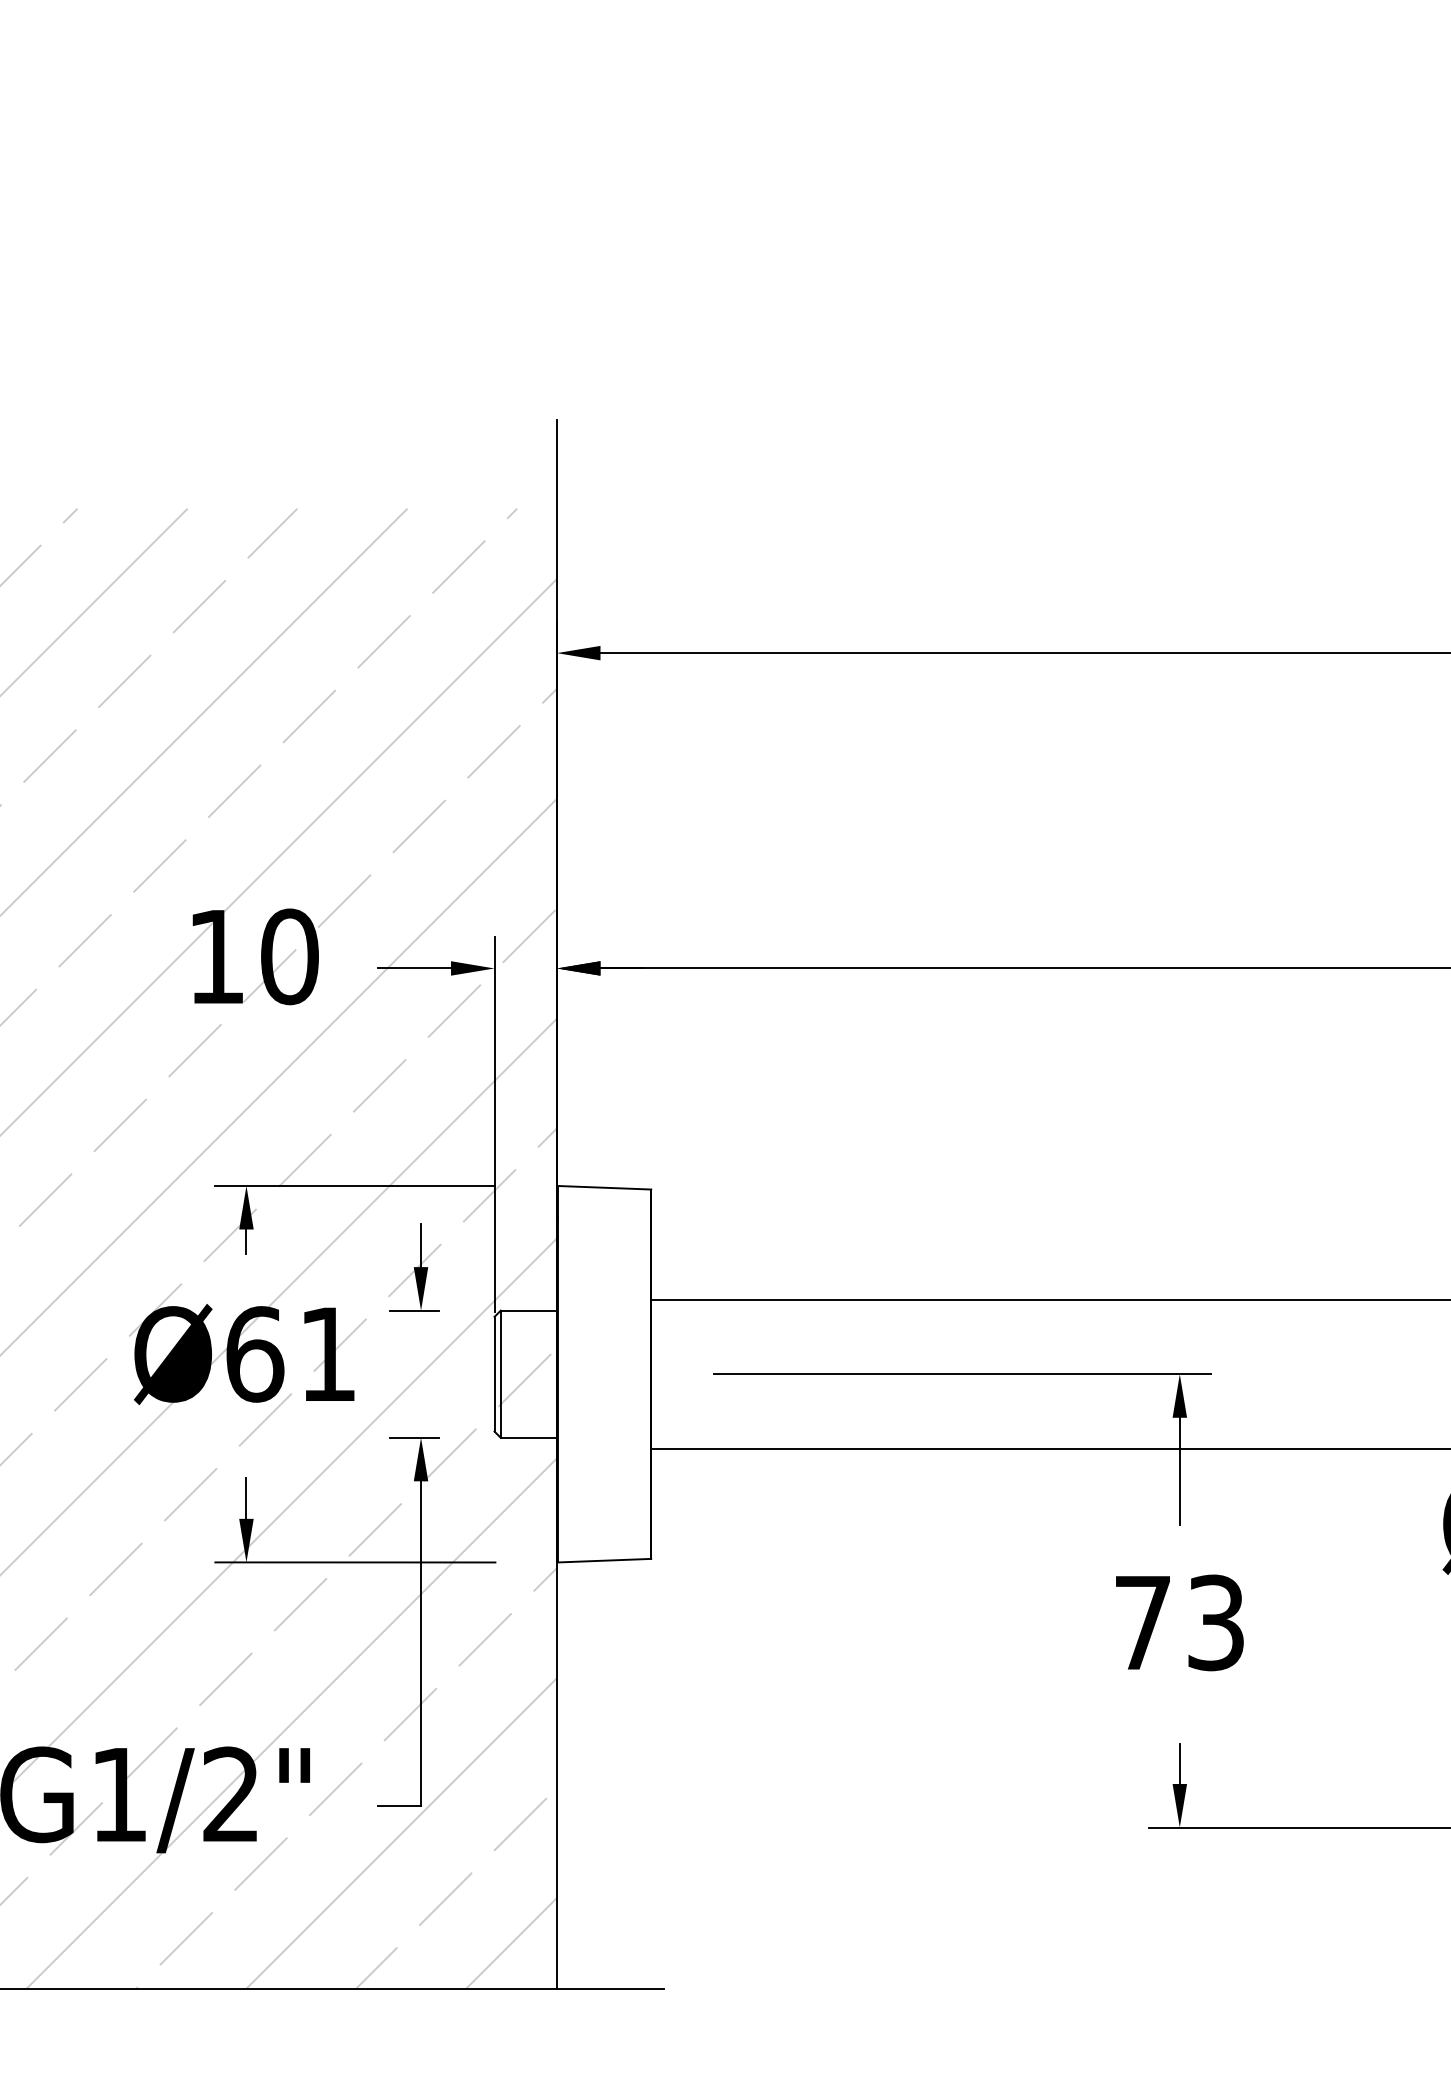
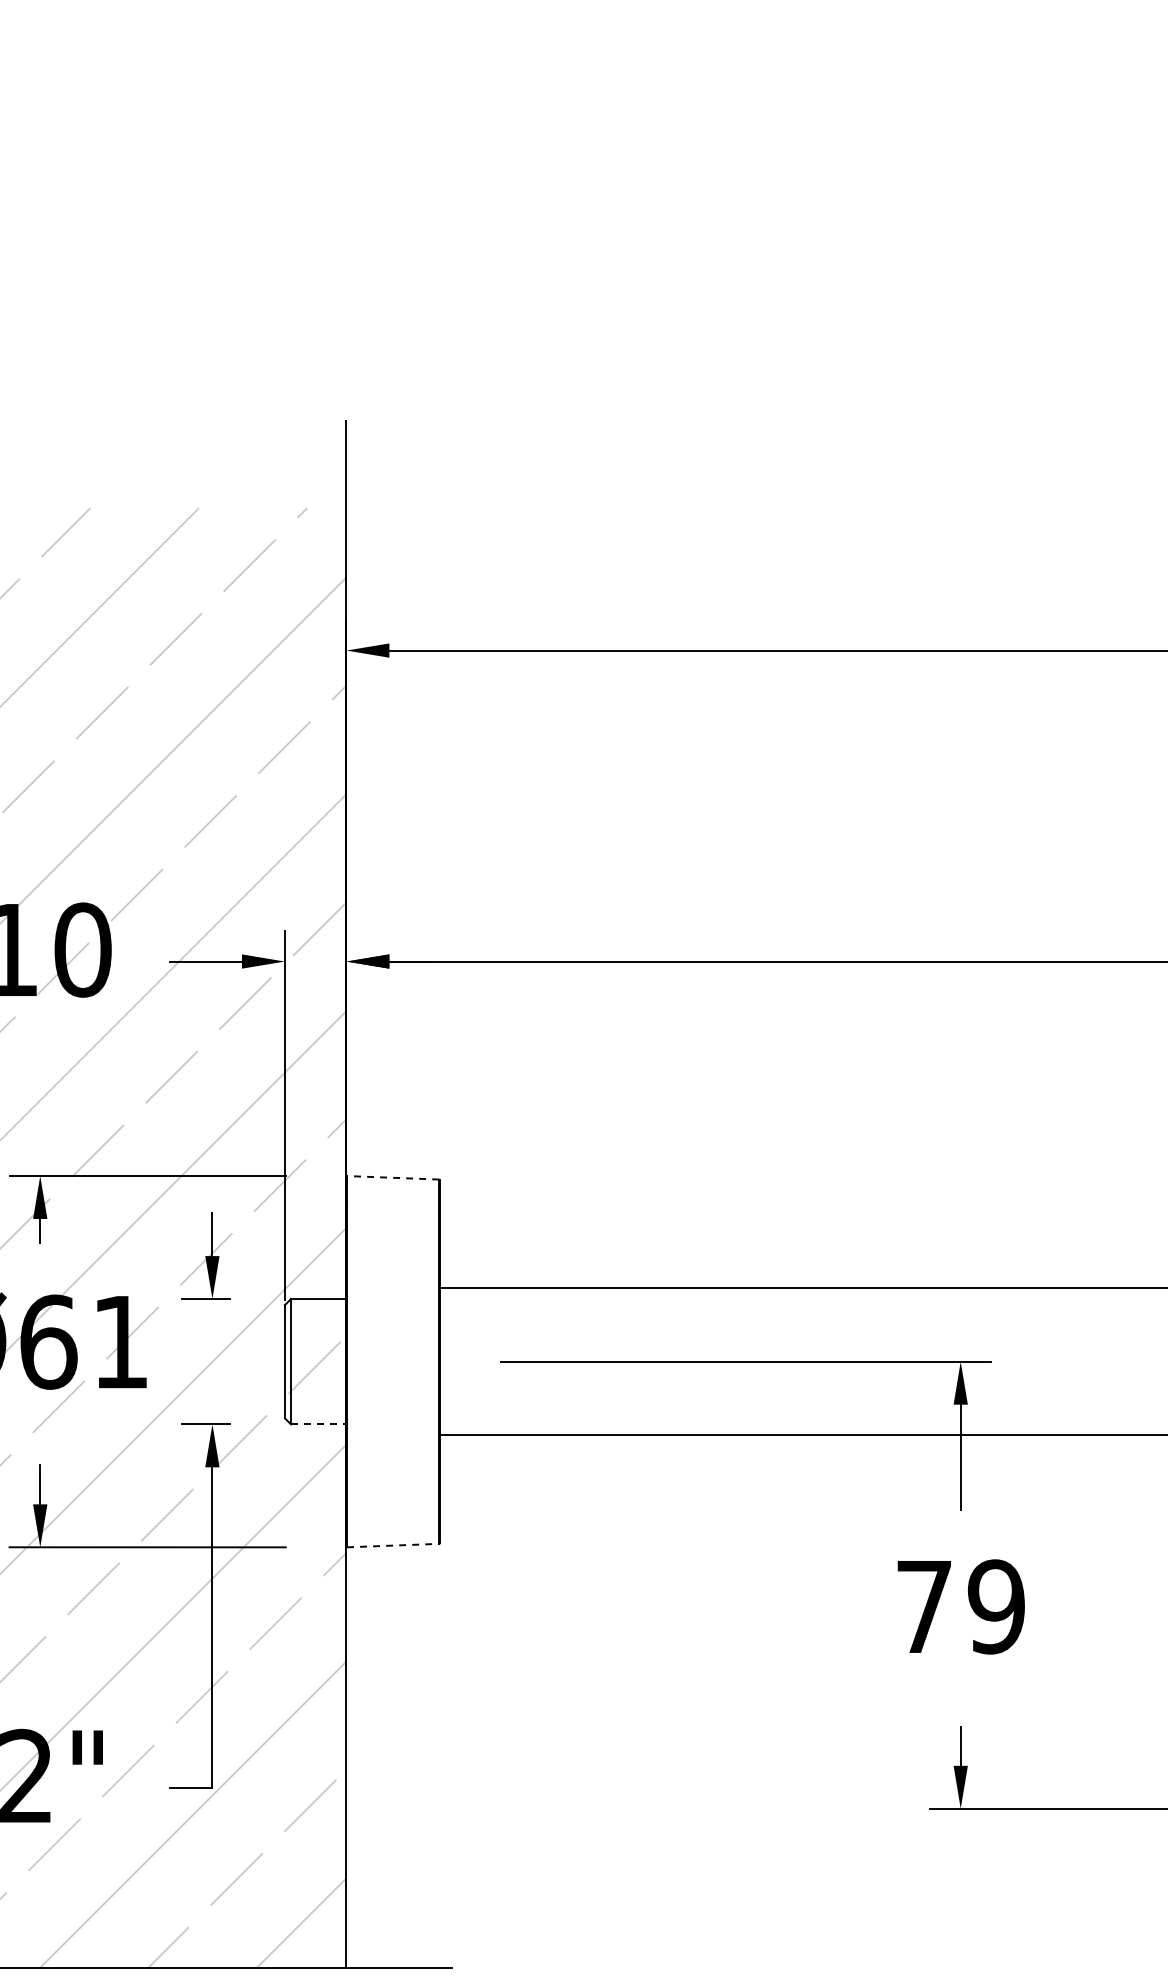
line: (604, 1187) -> (393, 1177), solid -> dashed
line: (529, 1437) -> (319, 1424), solid -> dashed
line: (604, 1560) -> (393, 1545), solid -> dashed
text: (1215, 1622) -> (995, 1606), 73 -> 79

